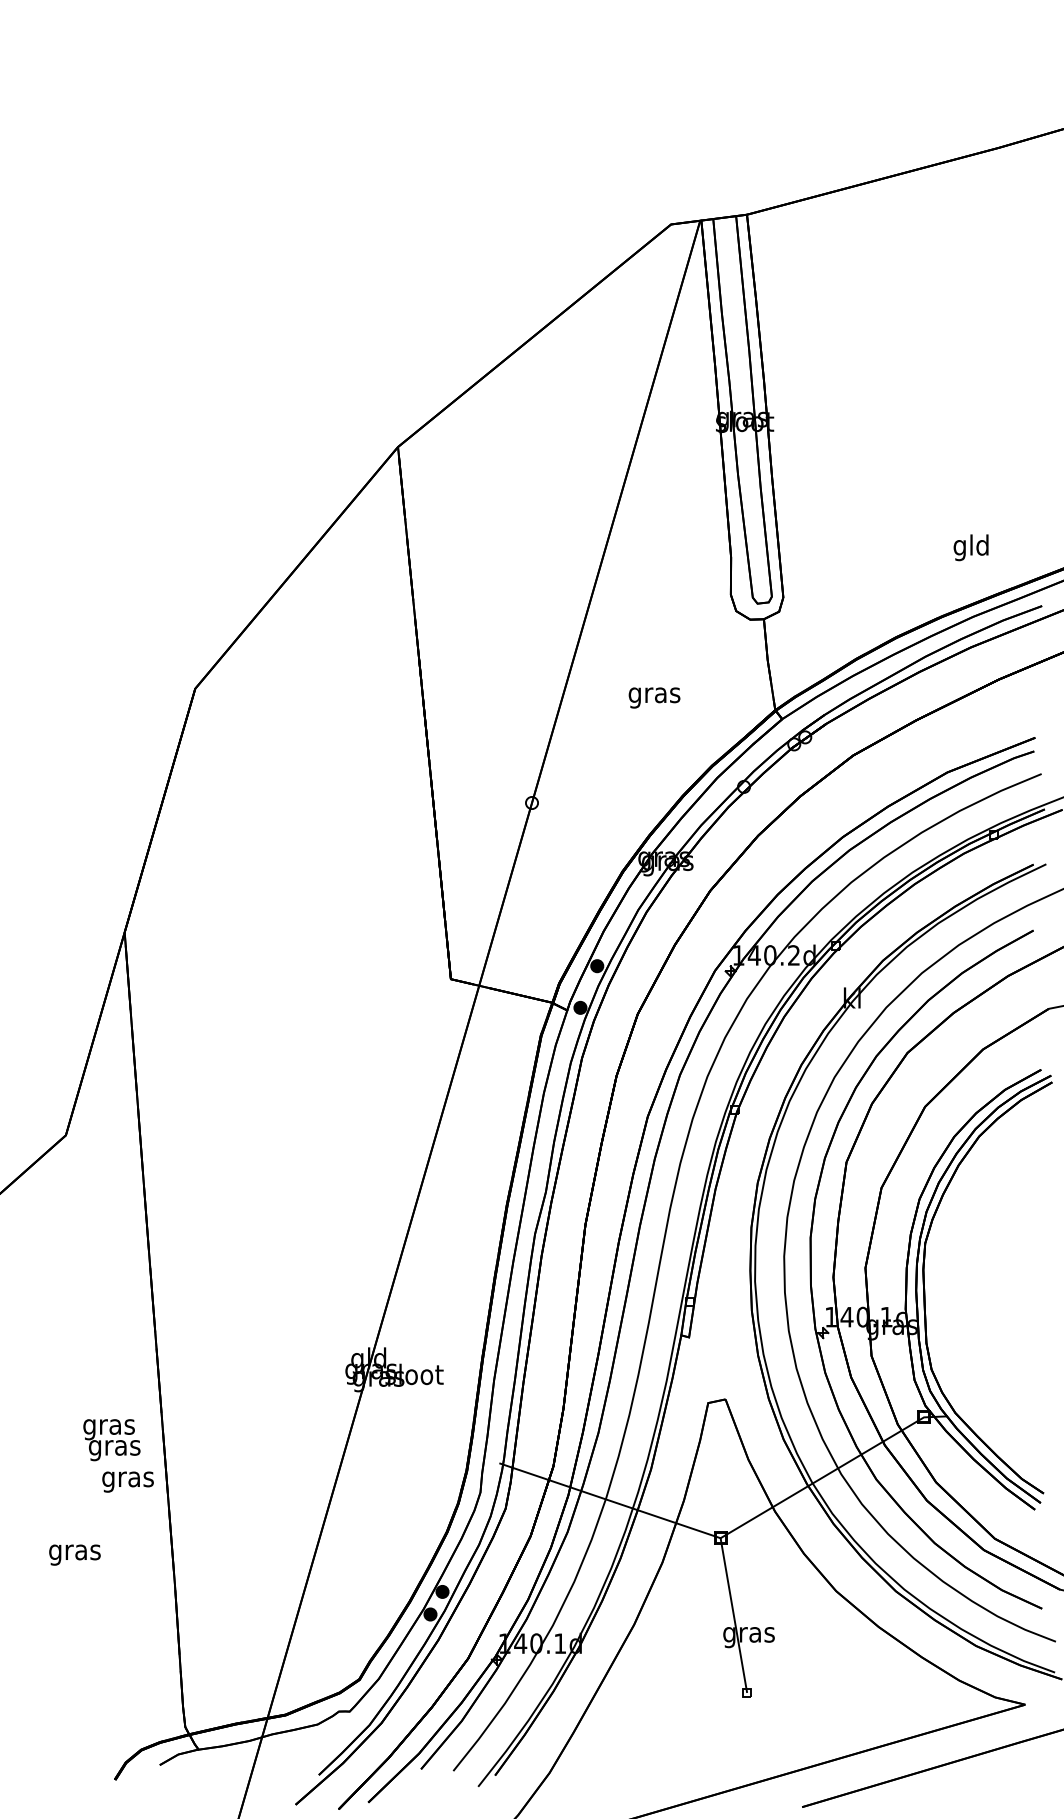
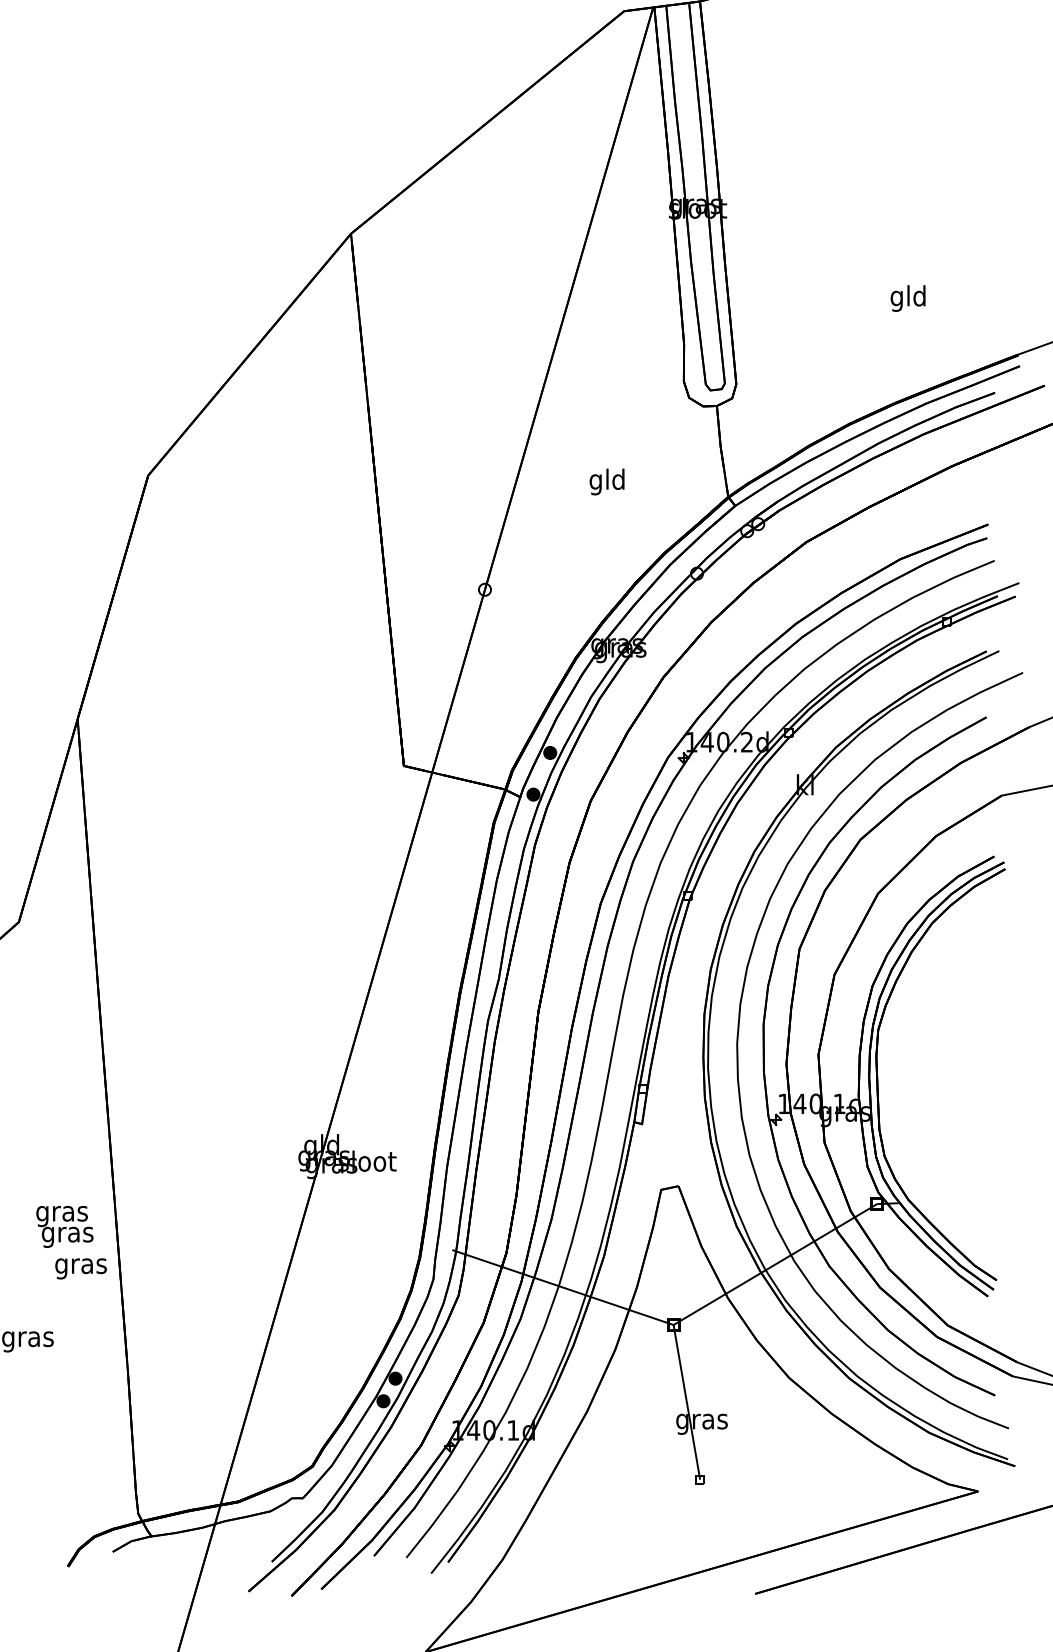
text: (970, 547) -> (907, 298), moved
text: (654, 694) -> (607, 481), gras -> gld

